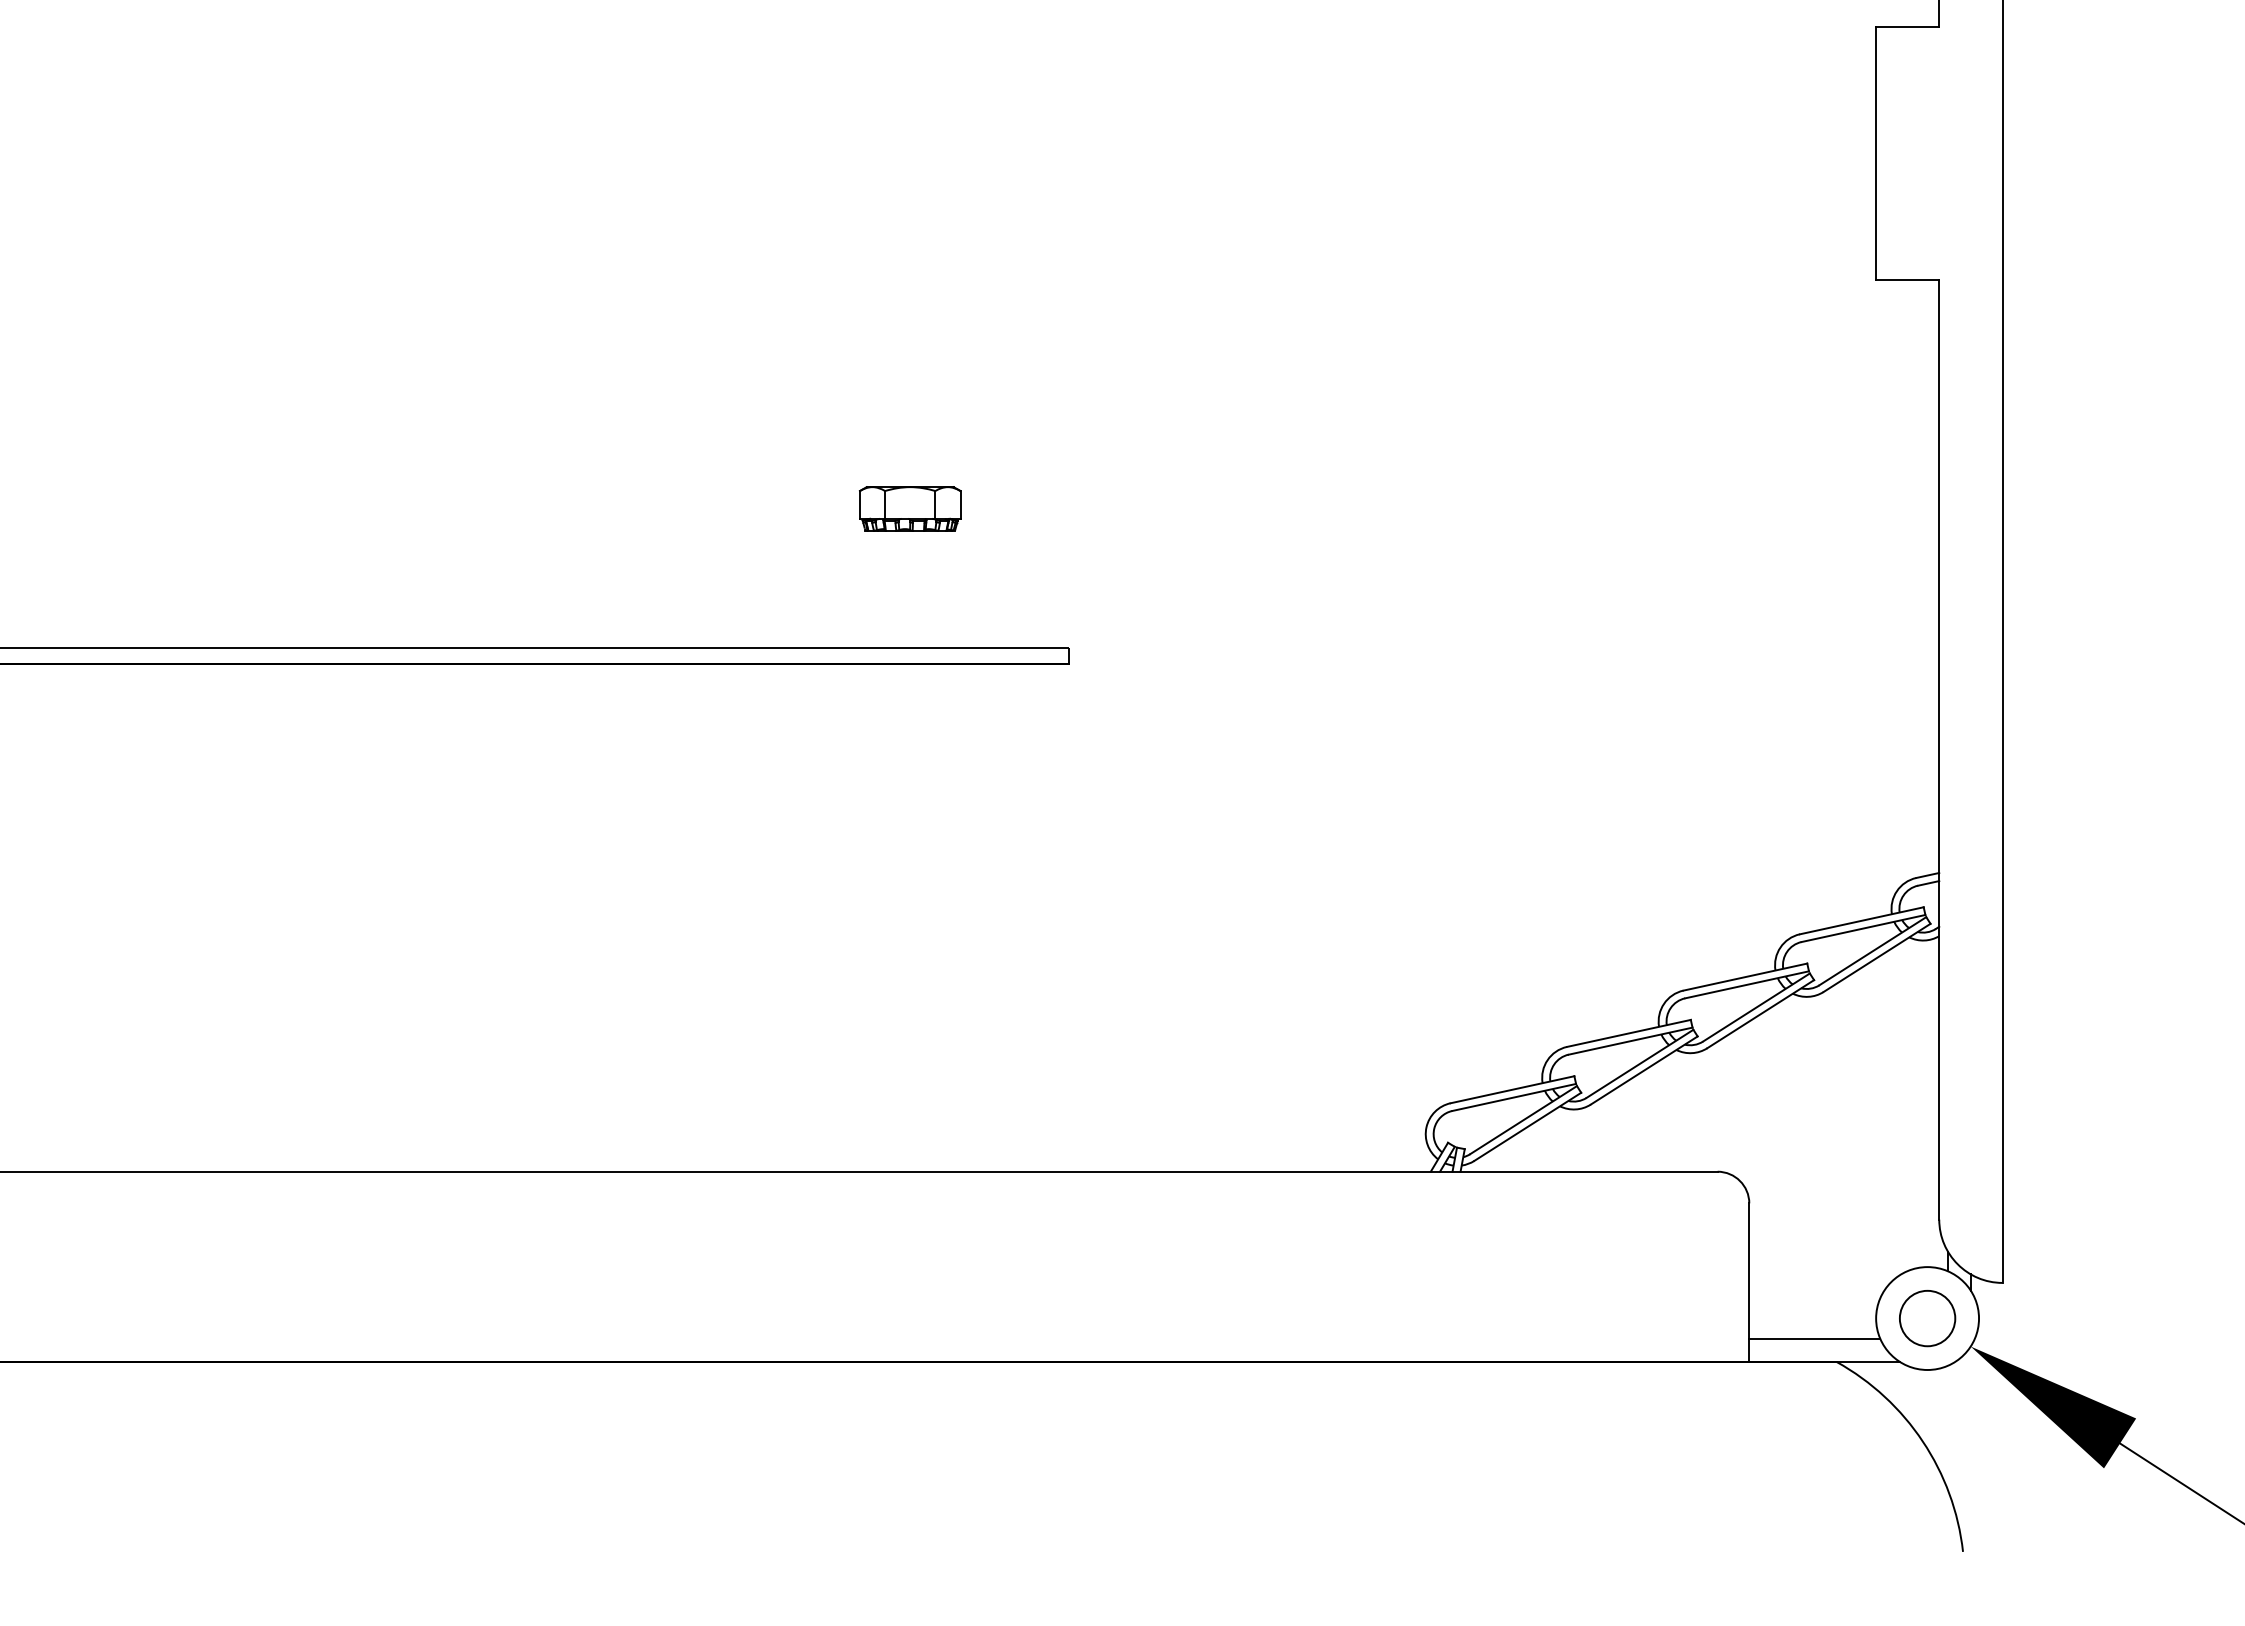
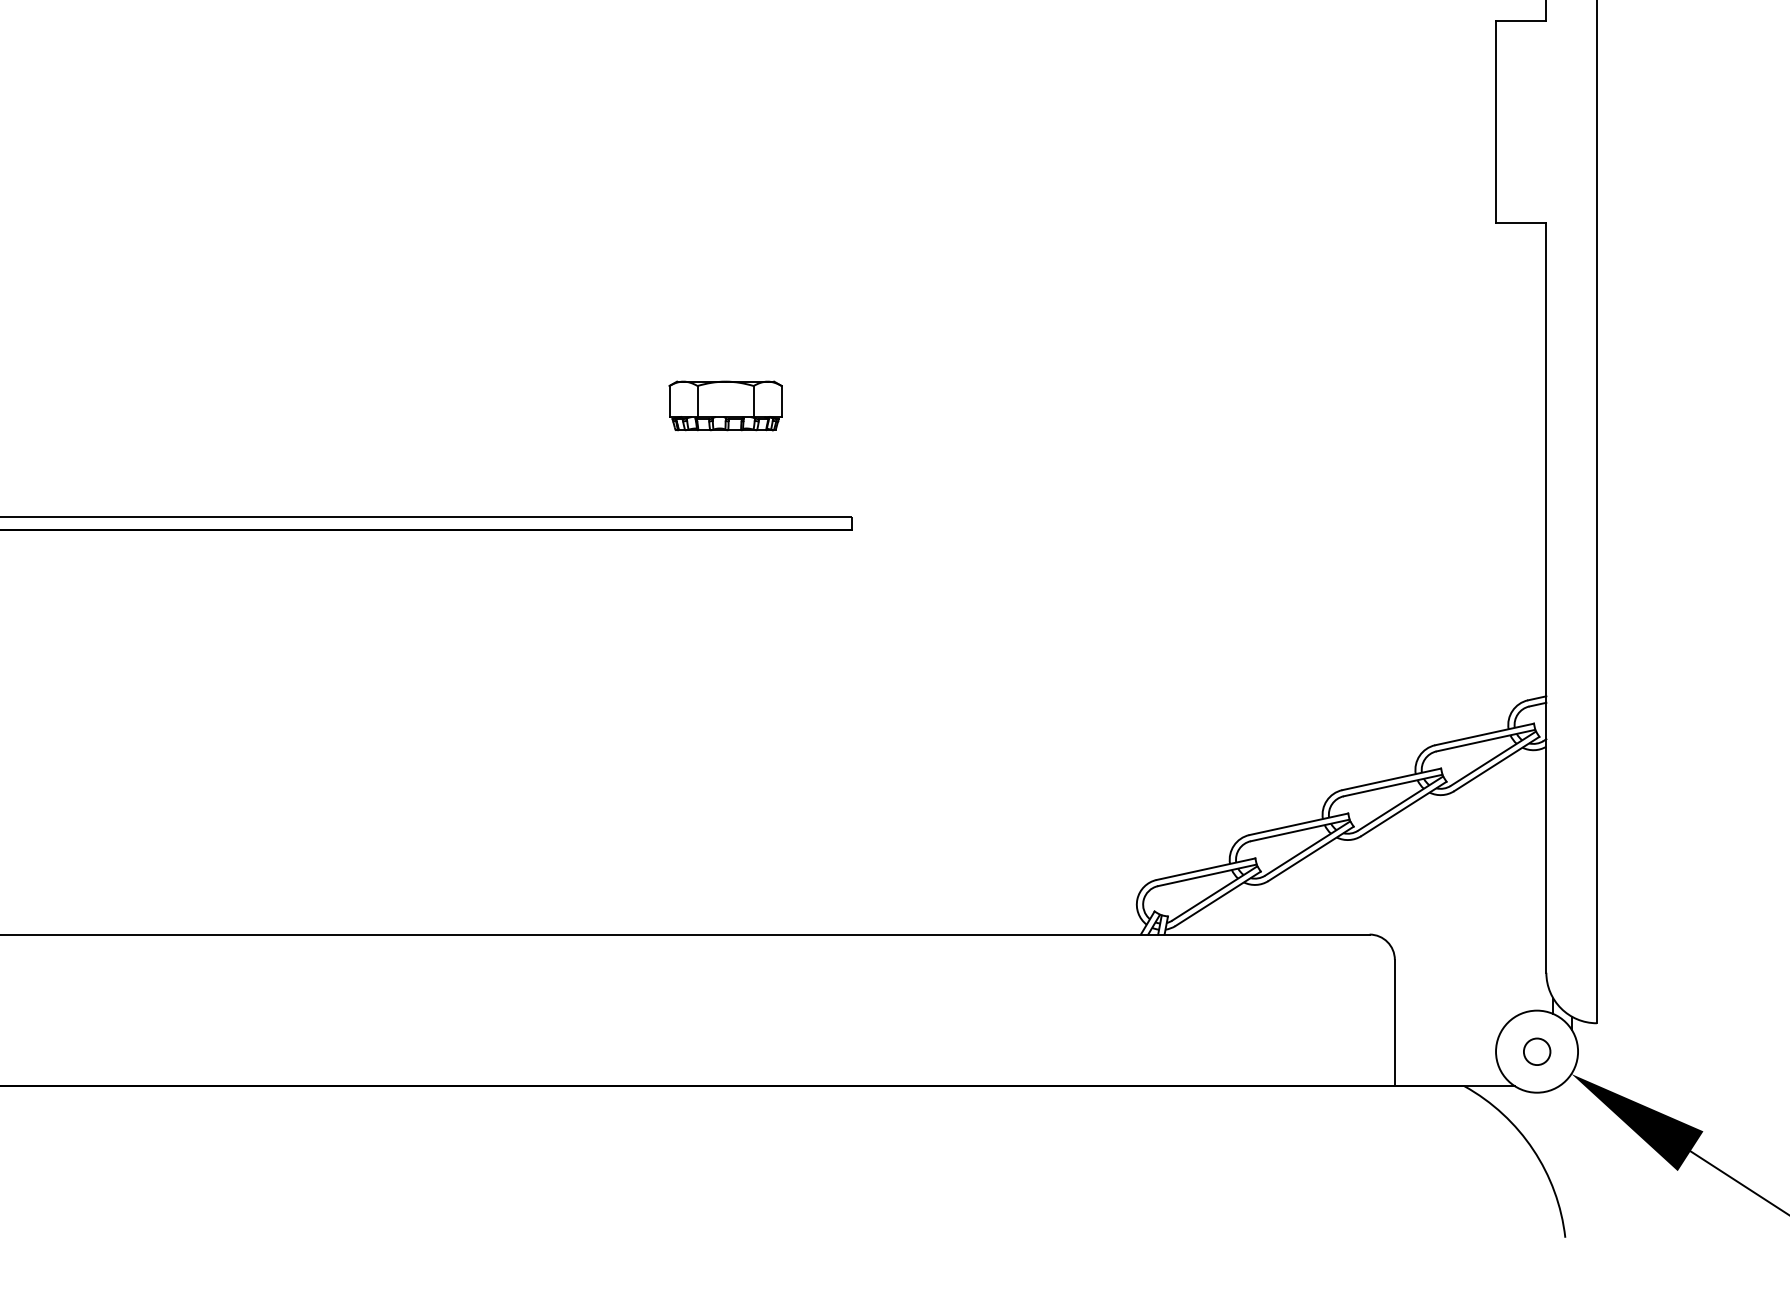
part: (910, 508) -> (725, 405), size x1.4
circle: (1927, 1318) -> (1536, 1051), size x0.6
line: (1814, 1339) -> (1446, 1068), removed

